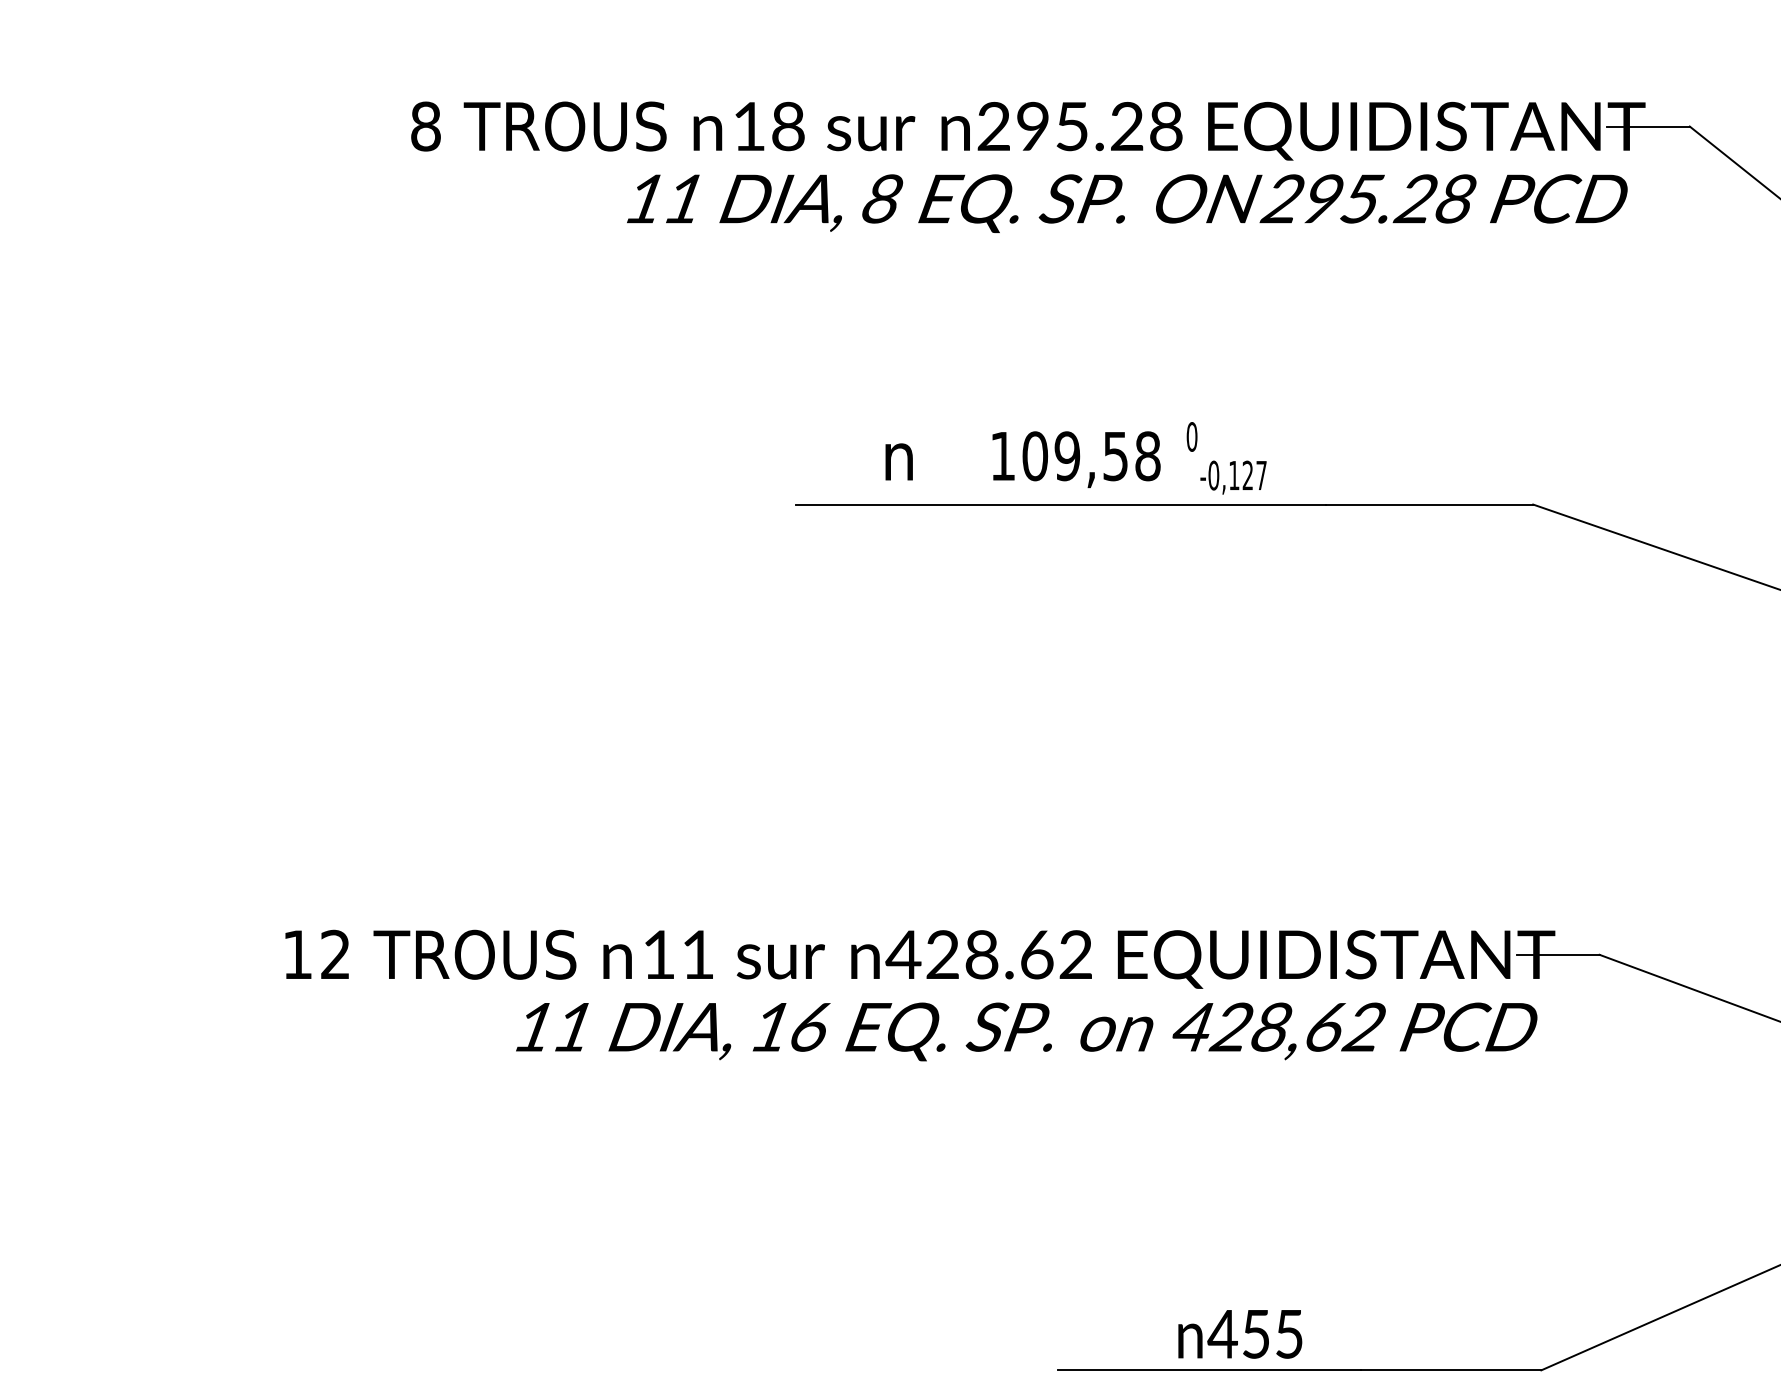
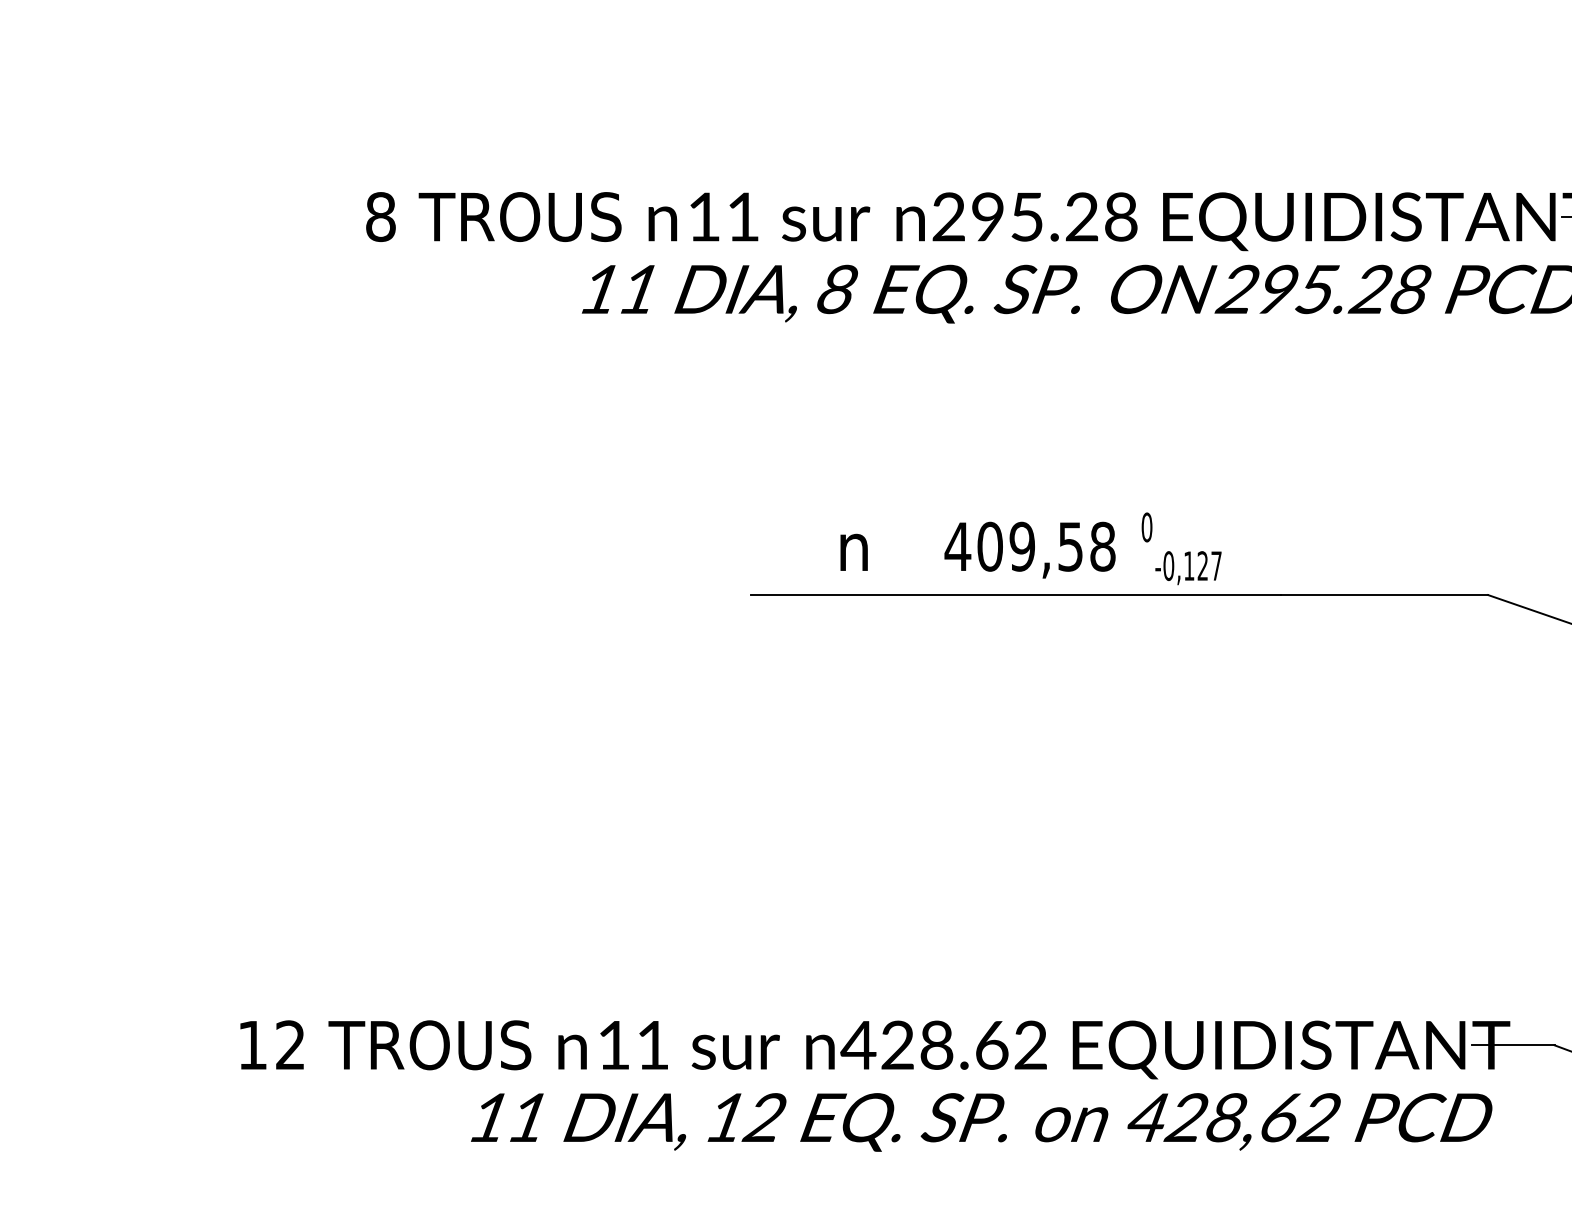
text: (788, 126) -> (743, 216), 18 -> 11
text: (1002, 456) -> (957, 546), 109,58 -> 409,58
text: (808, 1026) -> (763, 1116), 16 -> 12

